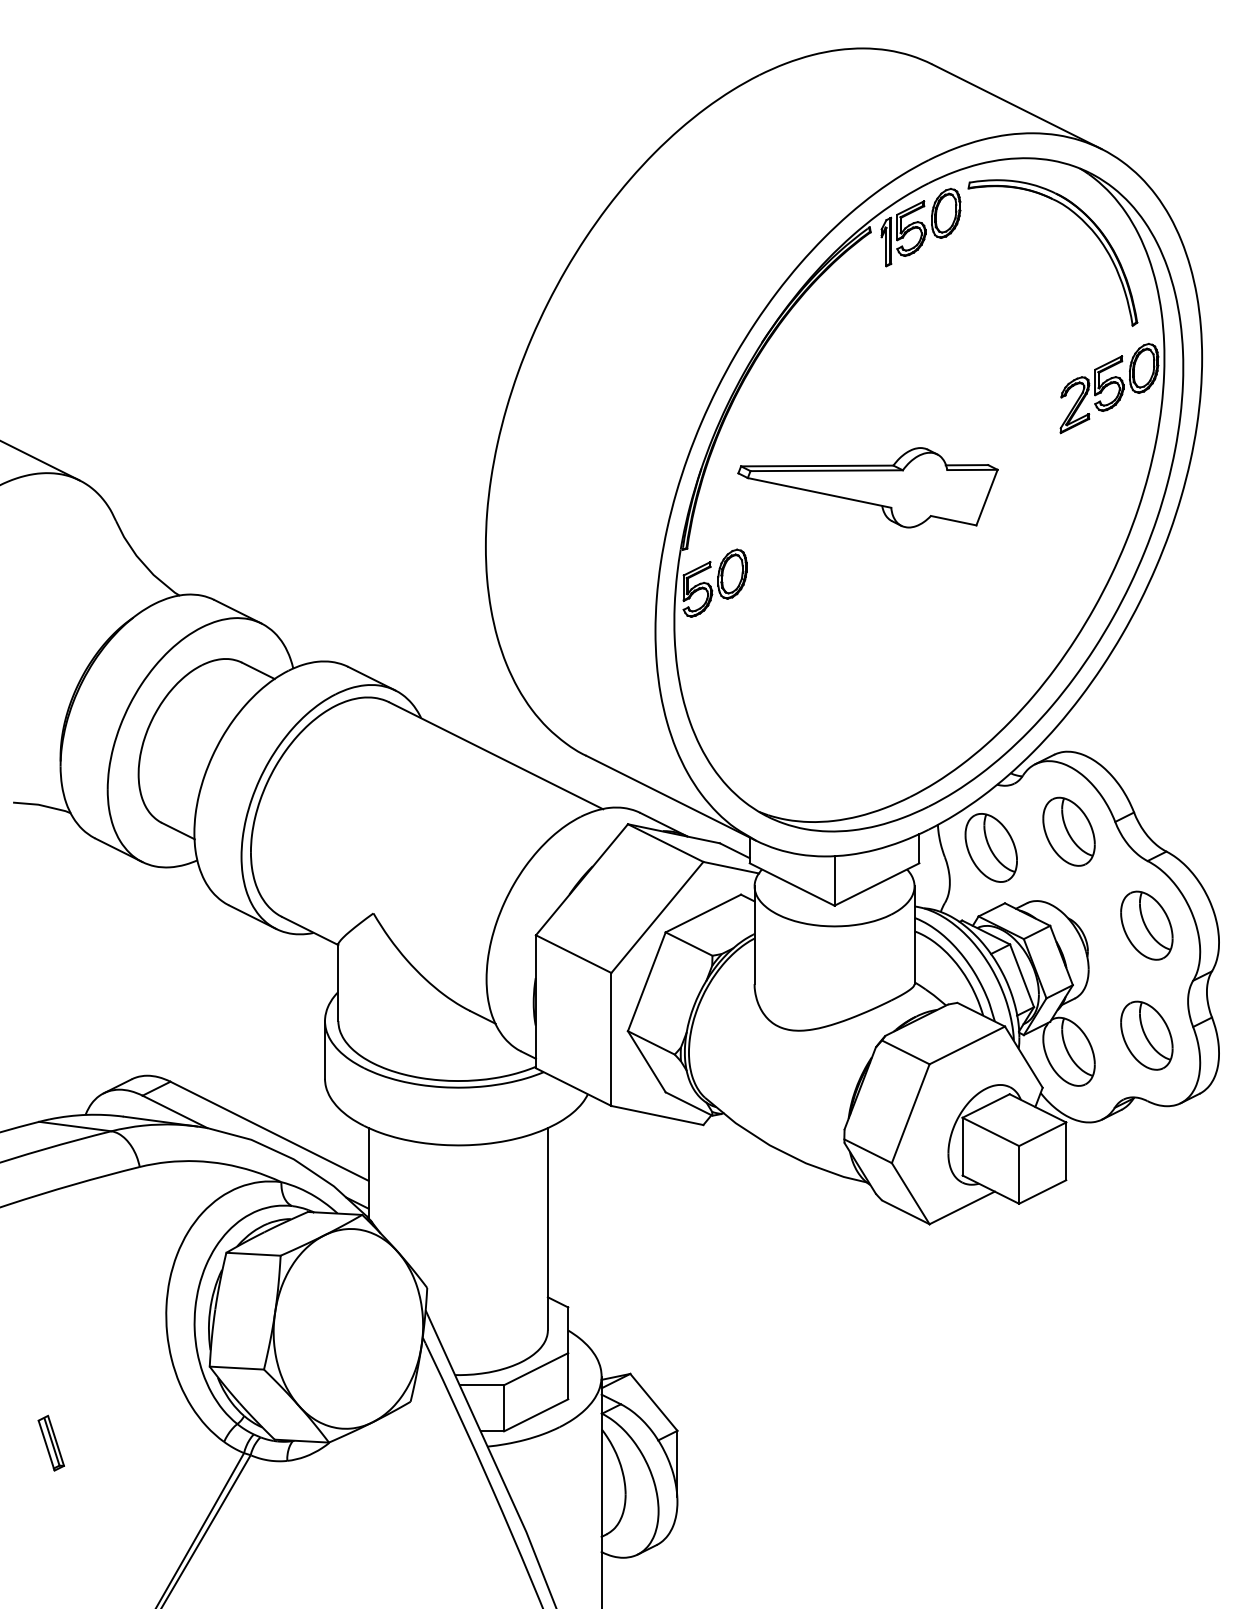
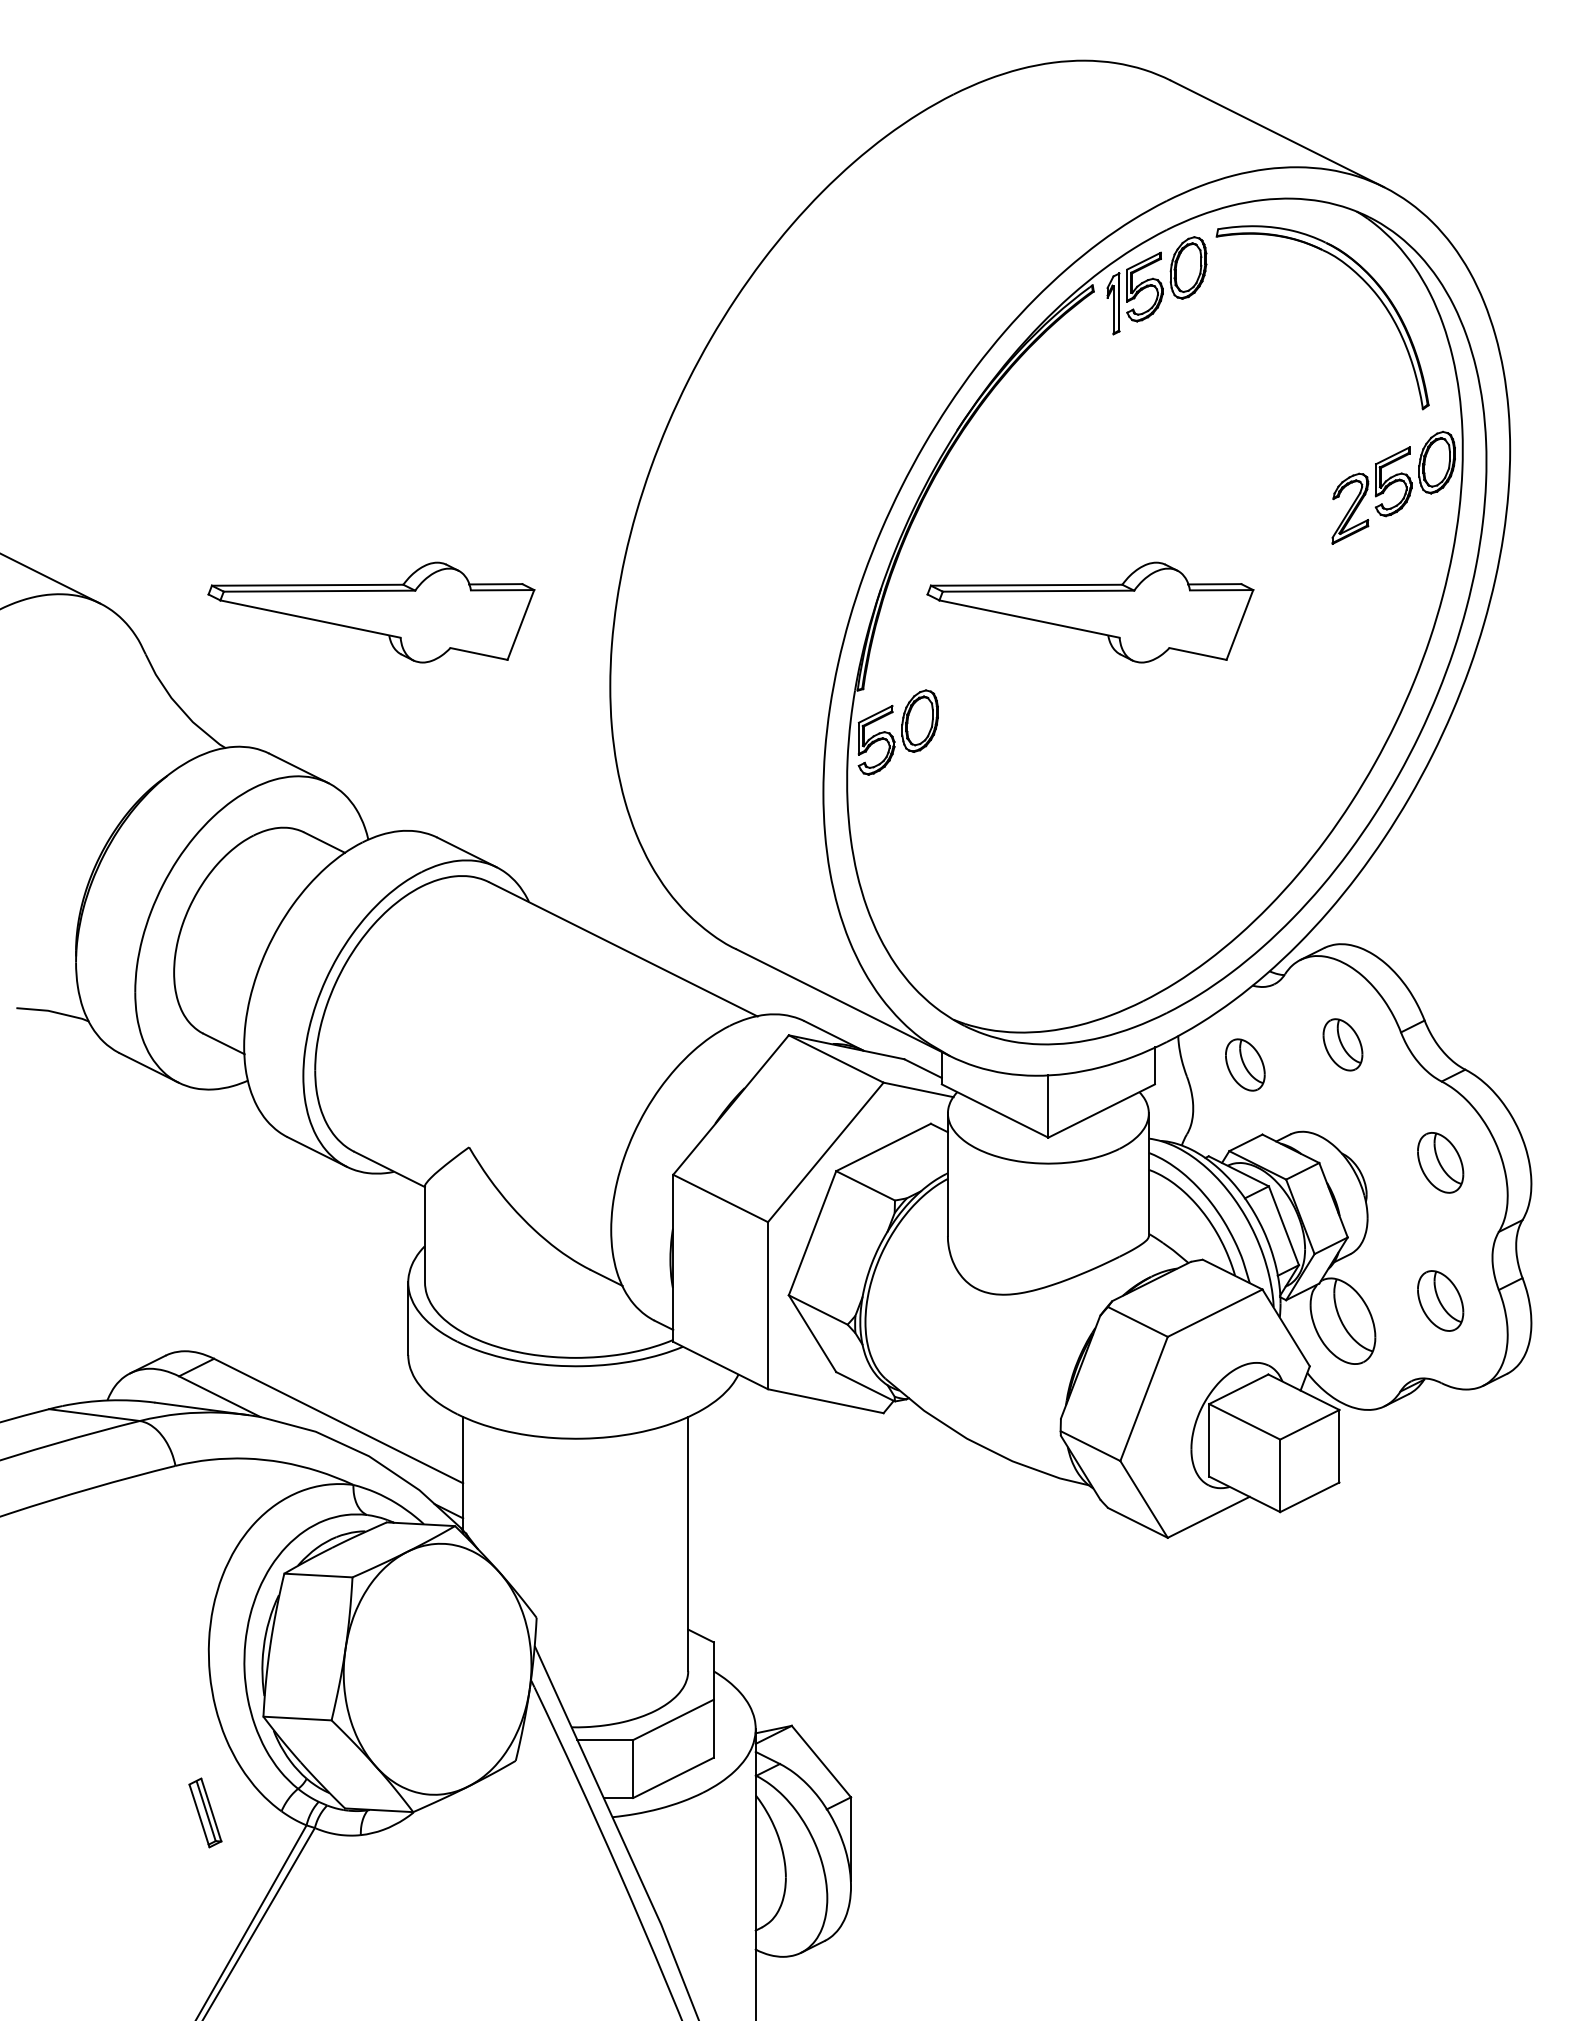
part: (295, 487) -> (371, 612), added
part: (1068, 831) -> (1342, 1044), size x0.6
part: (991, 847) -> (1245, 1064), size x0.6
part: (1146, 925) -> (1440, 1162), size x0.7
part: (1146, 1035) -> (1440, 1300), size x0.7
part: (51, 1442) -> (205, 1812), moved

